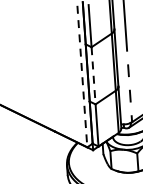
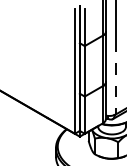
line: (81, 76) -> (74, 71), dashed -> solid
line: (93, 76) -> (84, 71), dashed -> solid

